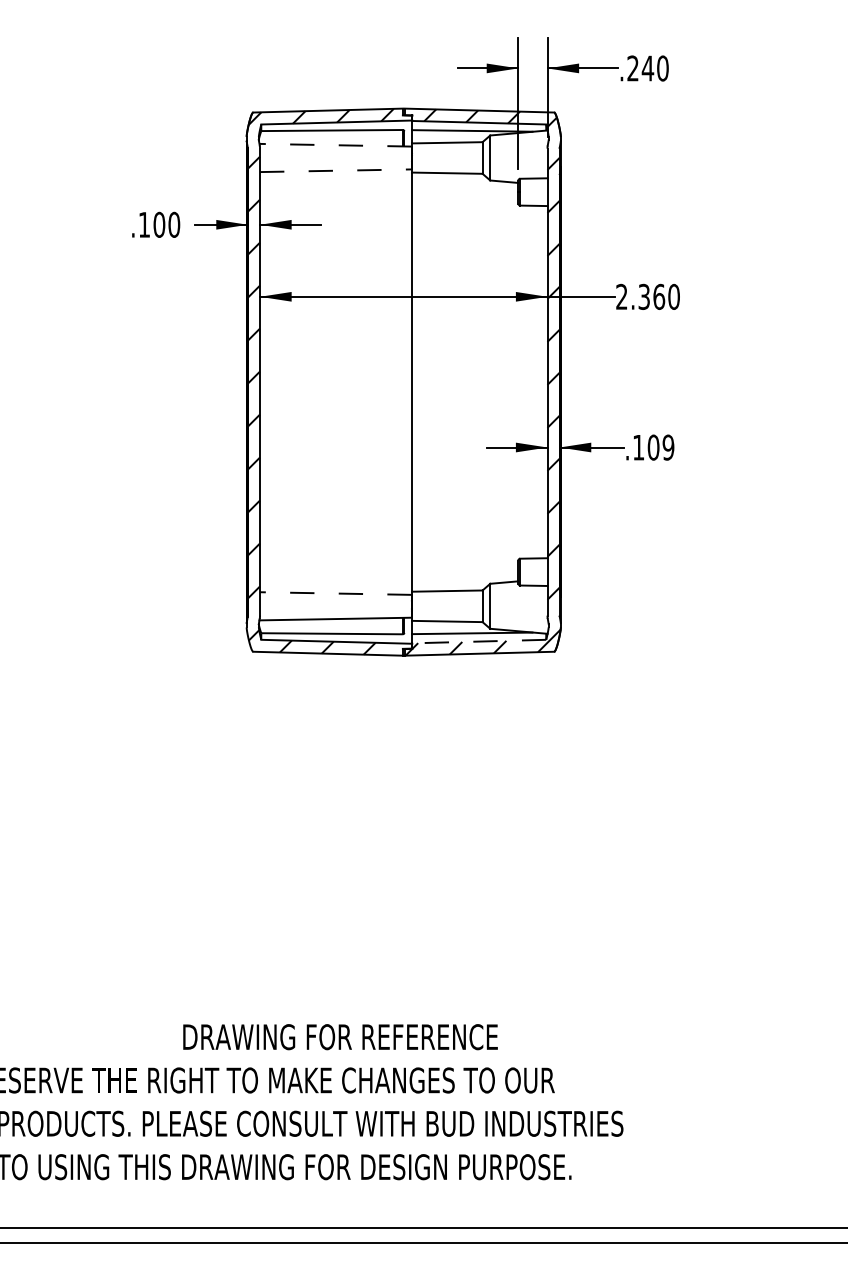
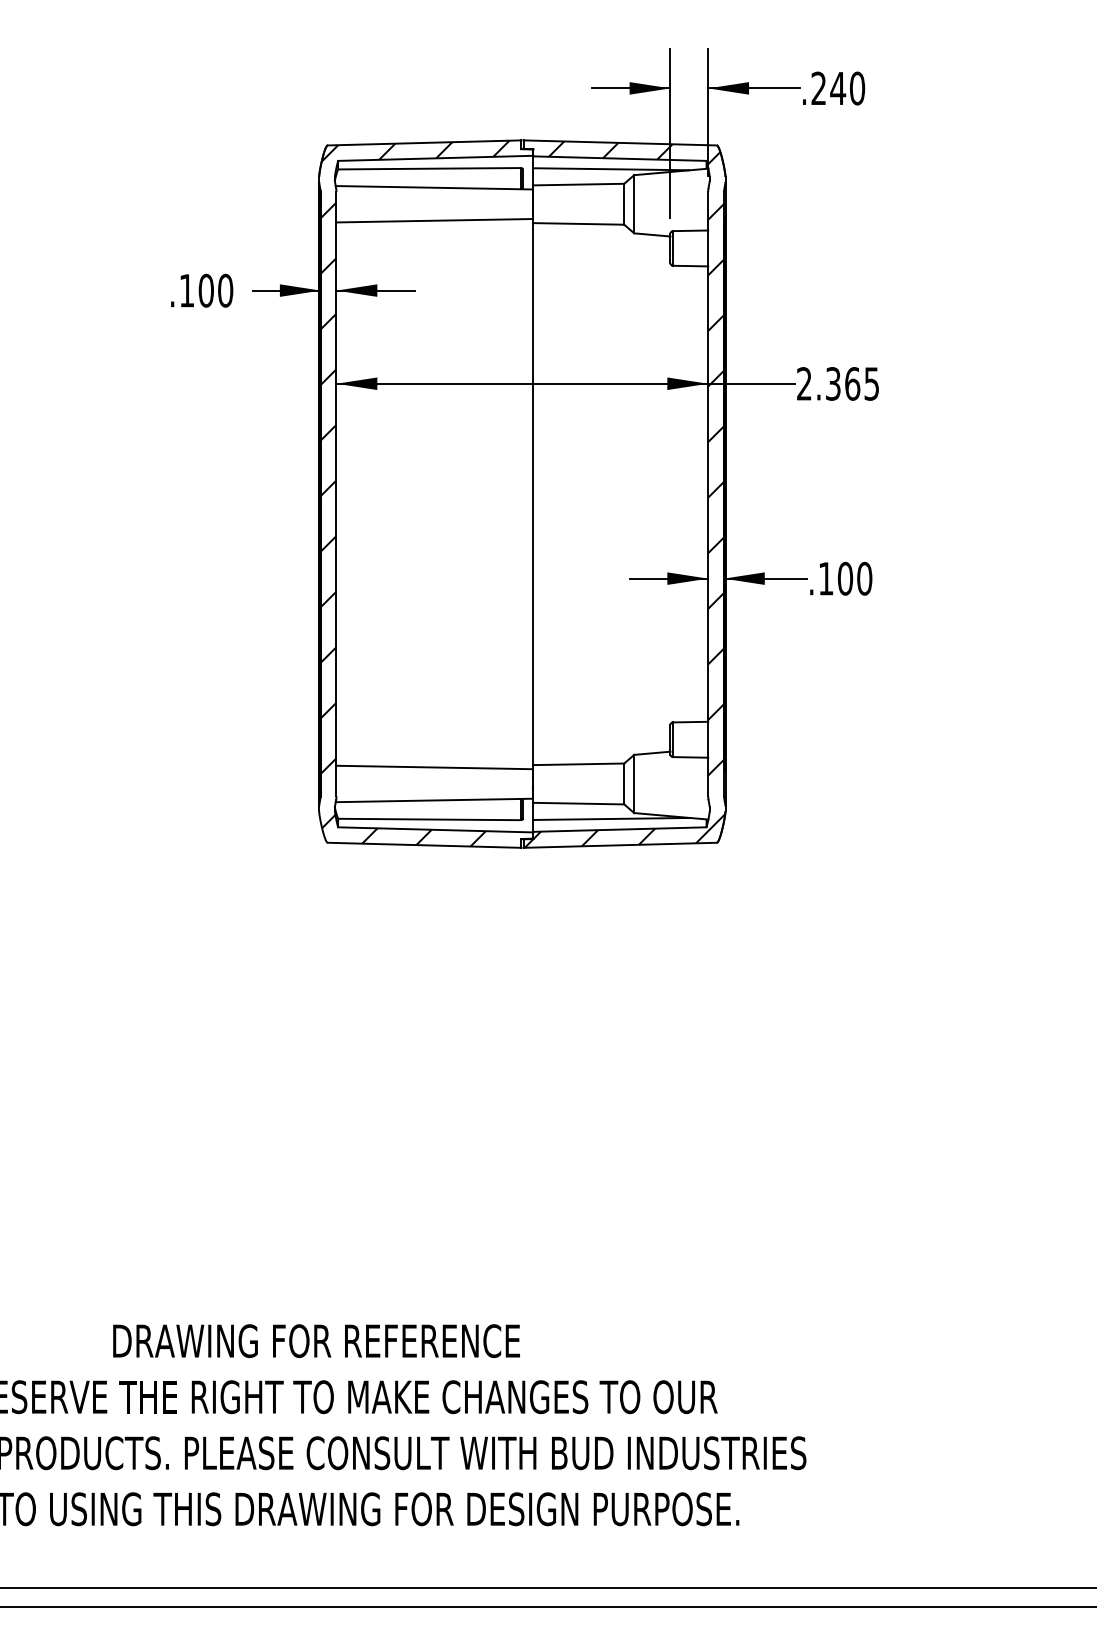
line: (335, 145) -> (433, 187), dashed -> solid
line: (336, 170) -> (435, 220), dashed -> solid
text: (673, 296) -> (871, 383), 2.360 -> 2.365
text: (668, 447) -> (864, 578), .109 -> .100
line: (335, 593) -> (434, 767), dashed -> solid
line: (478, 641) -> (619, 829), dashed -> solid
text: (340, 1037) -> (316, 1341), moved

